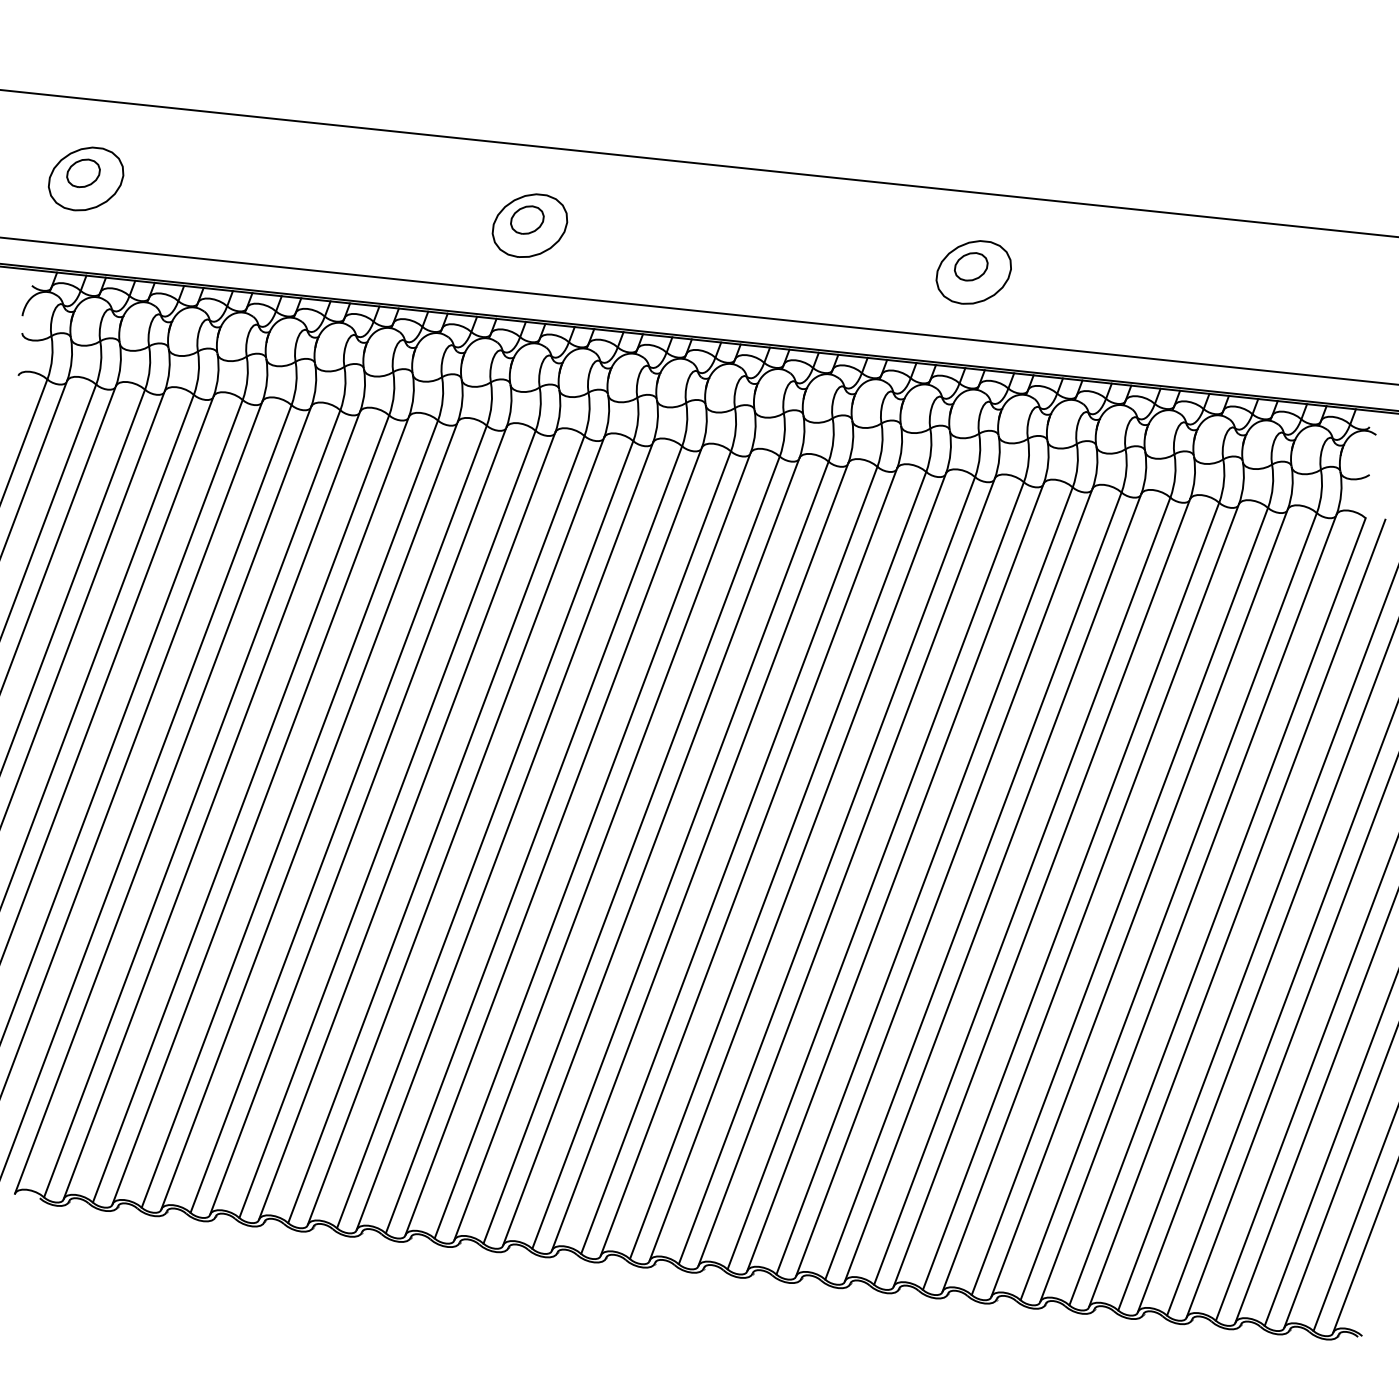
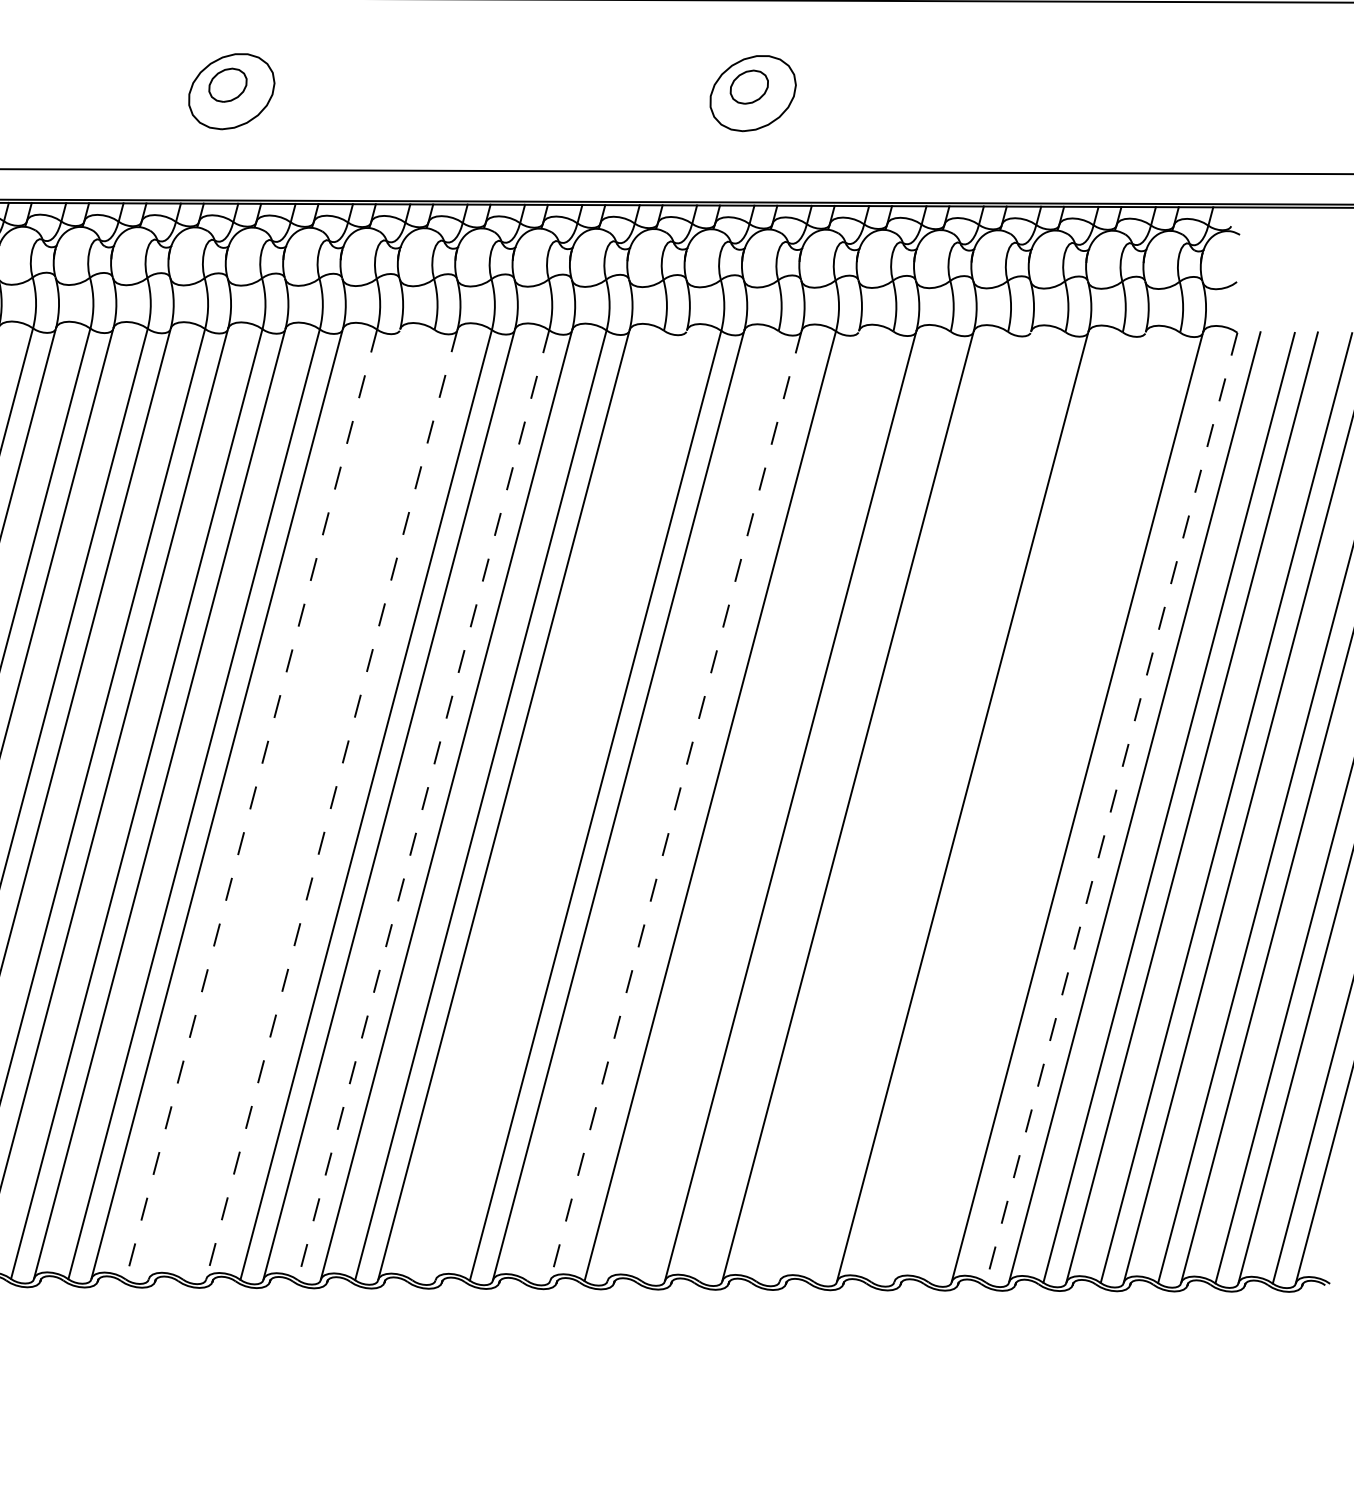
line: (485, 834) -> (251, 804), solid -> dashed
line: (504, 835) -> (274, 803), removed
line: (533, 839) -> (308, 804), removed
line: (553, 841) -> (331, 804), solid -> dashed
line: (631, 850) -> (423, 805), solid -> dashed
line: (729, 859) -> (538, 804), removed
line: (748, 861) -> (560, 804), removed
line: (826, 870) -> (652, 805), removed
line: (846, 872) -> (675, 805), solid -> dashed
line: (895, 876) -> (733, 804), removed
line: (924, 880) -> (767, 805), removed
line: (973, 885) -> (825, 805), removed
line: (1022, 890) -> (882, 805), removed
line: (1041, 892) -> (904, 806), removed
line: (1070, 895) -> (938, 806), removed
line: (1119, 901) -> (996, 807), removed
line: (1139, 902) -> (1019, 806), removed
line: (1168, 906) -> (1054, 807), removed
line: (1217, 911) -> (1111, 807), solid -> dashed

